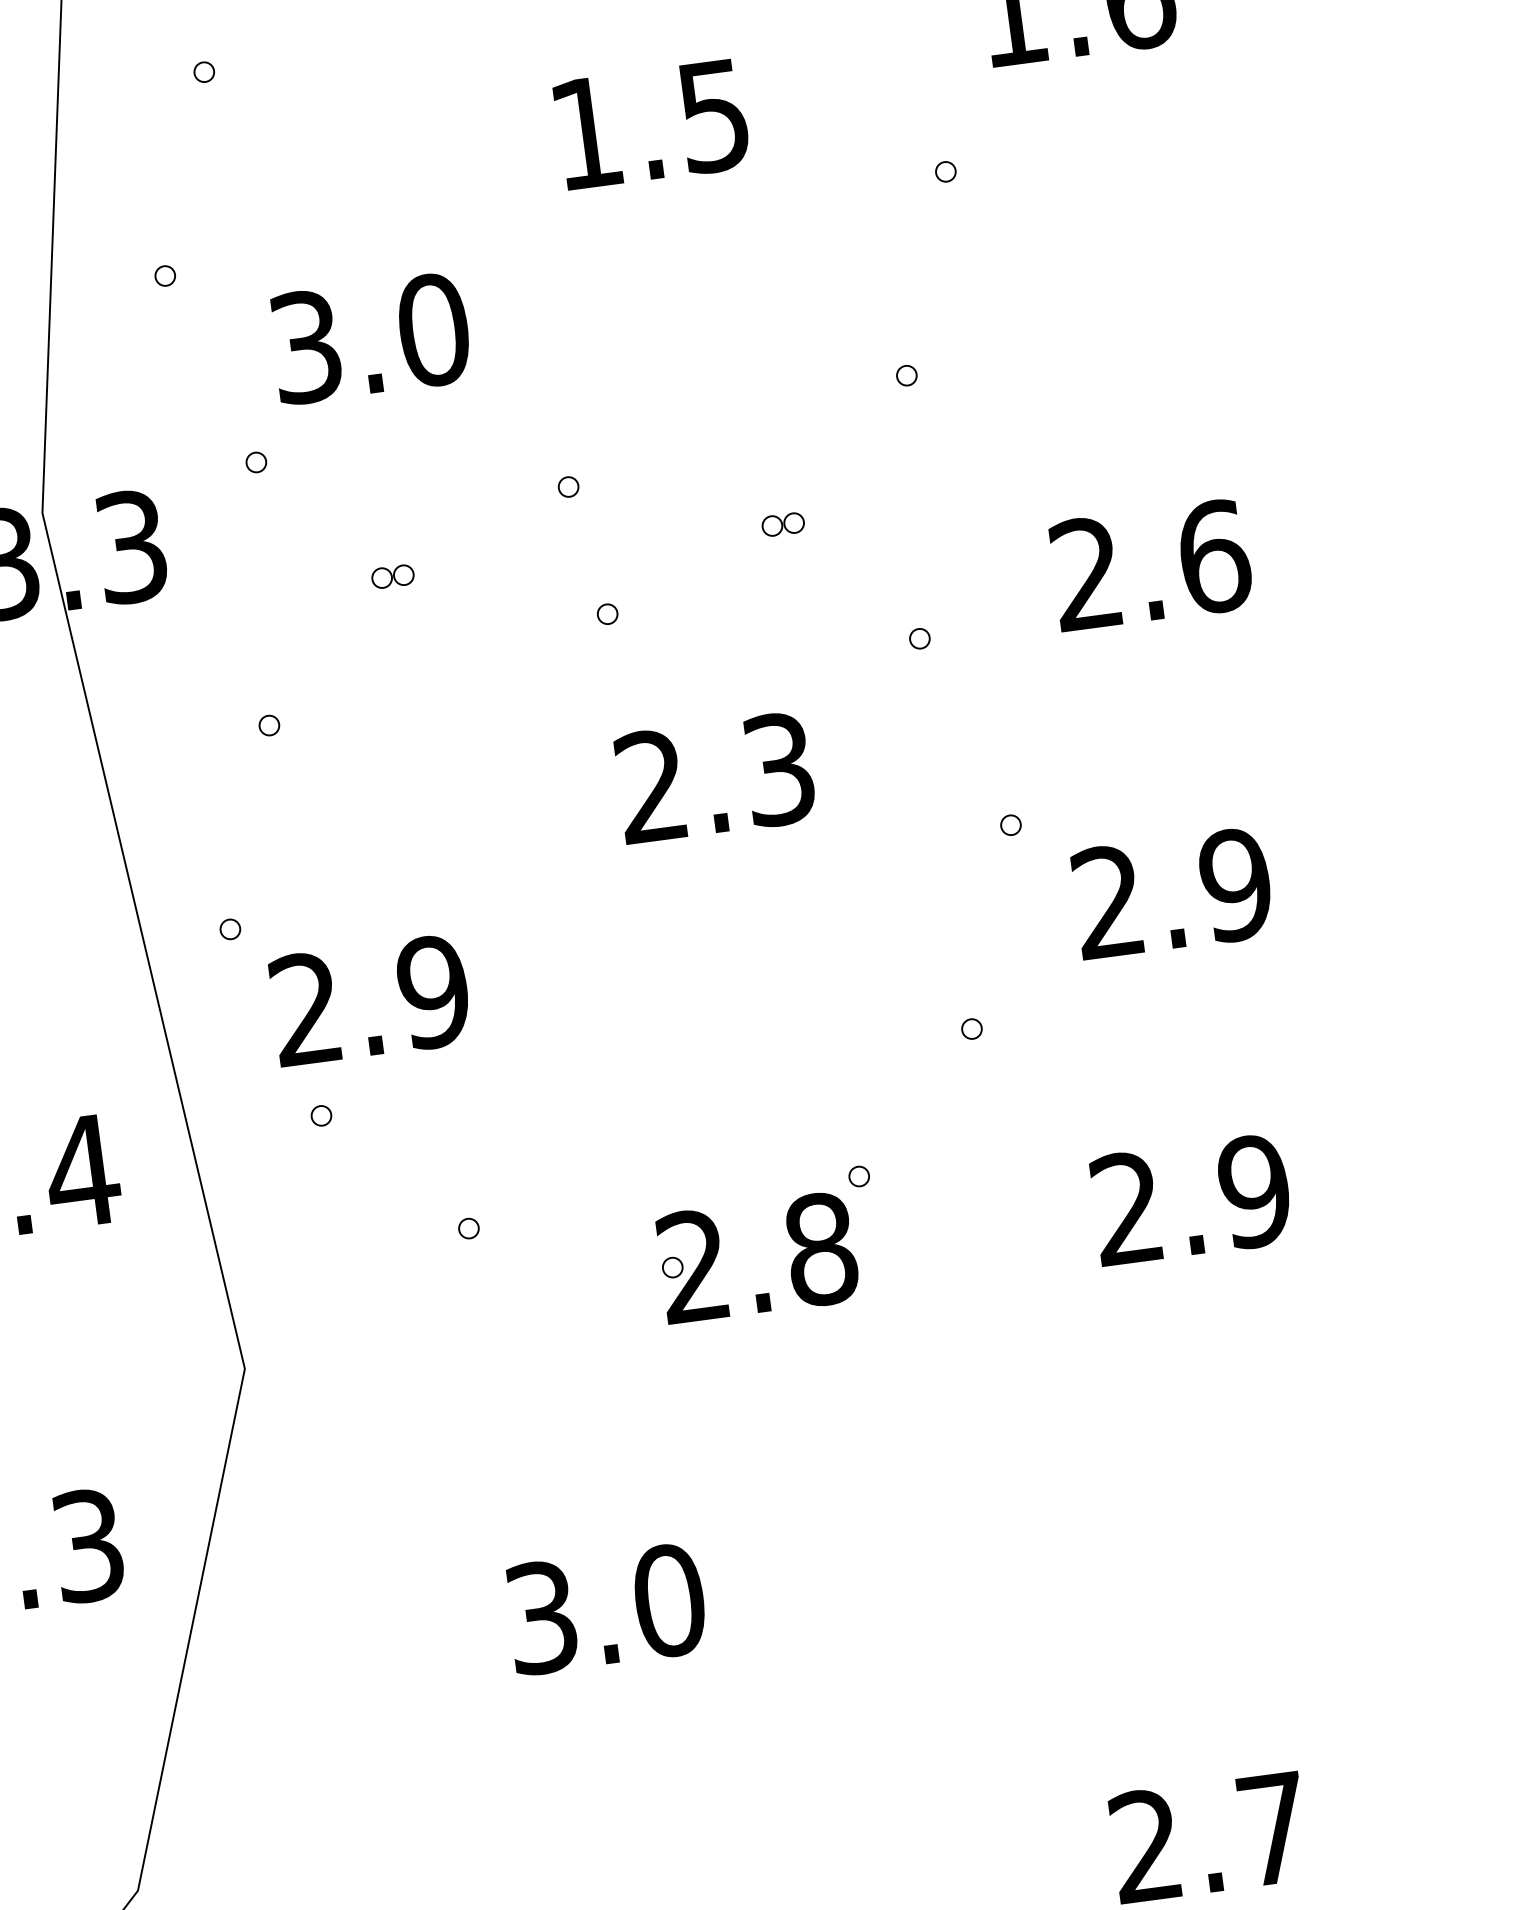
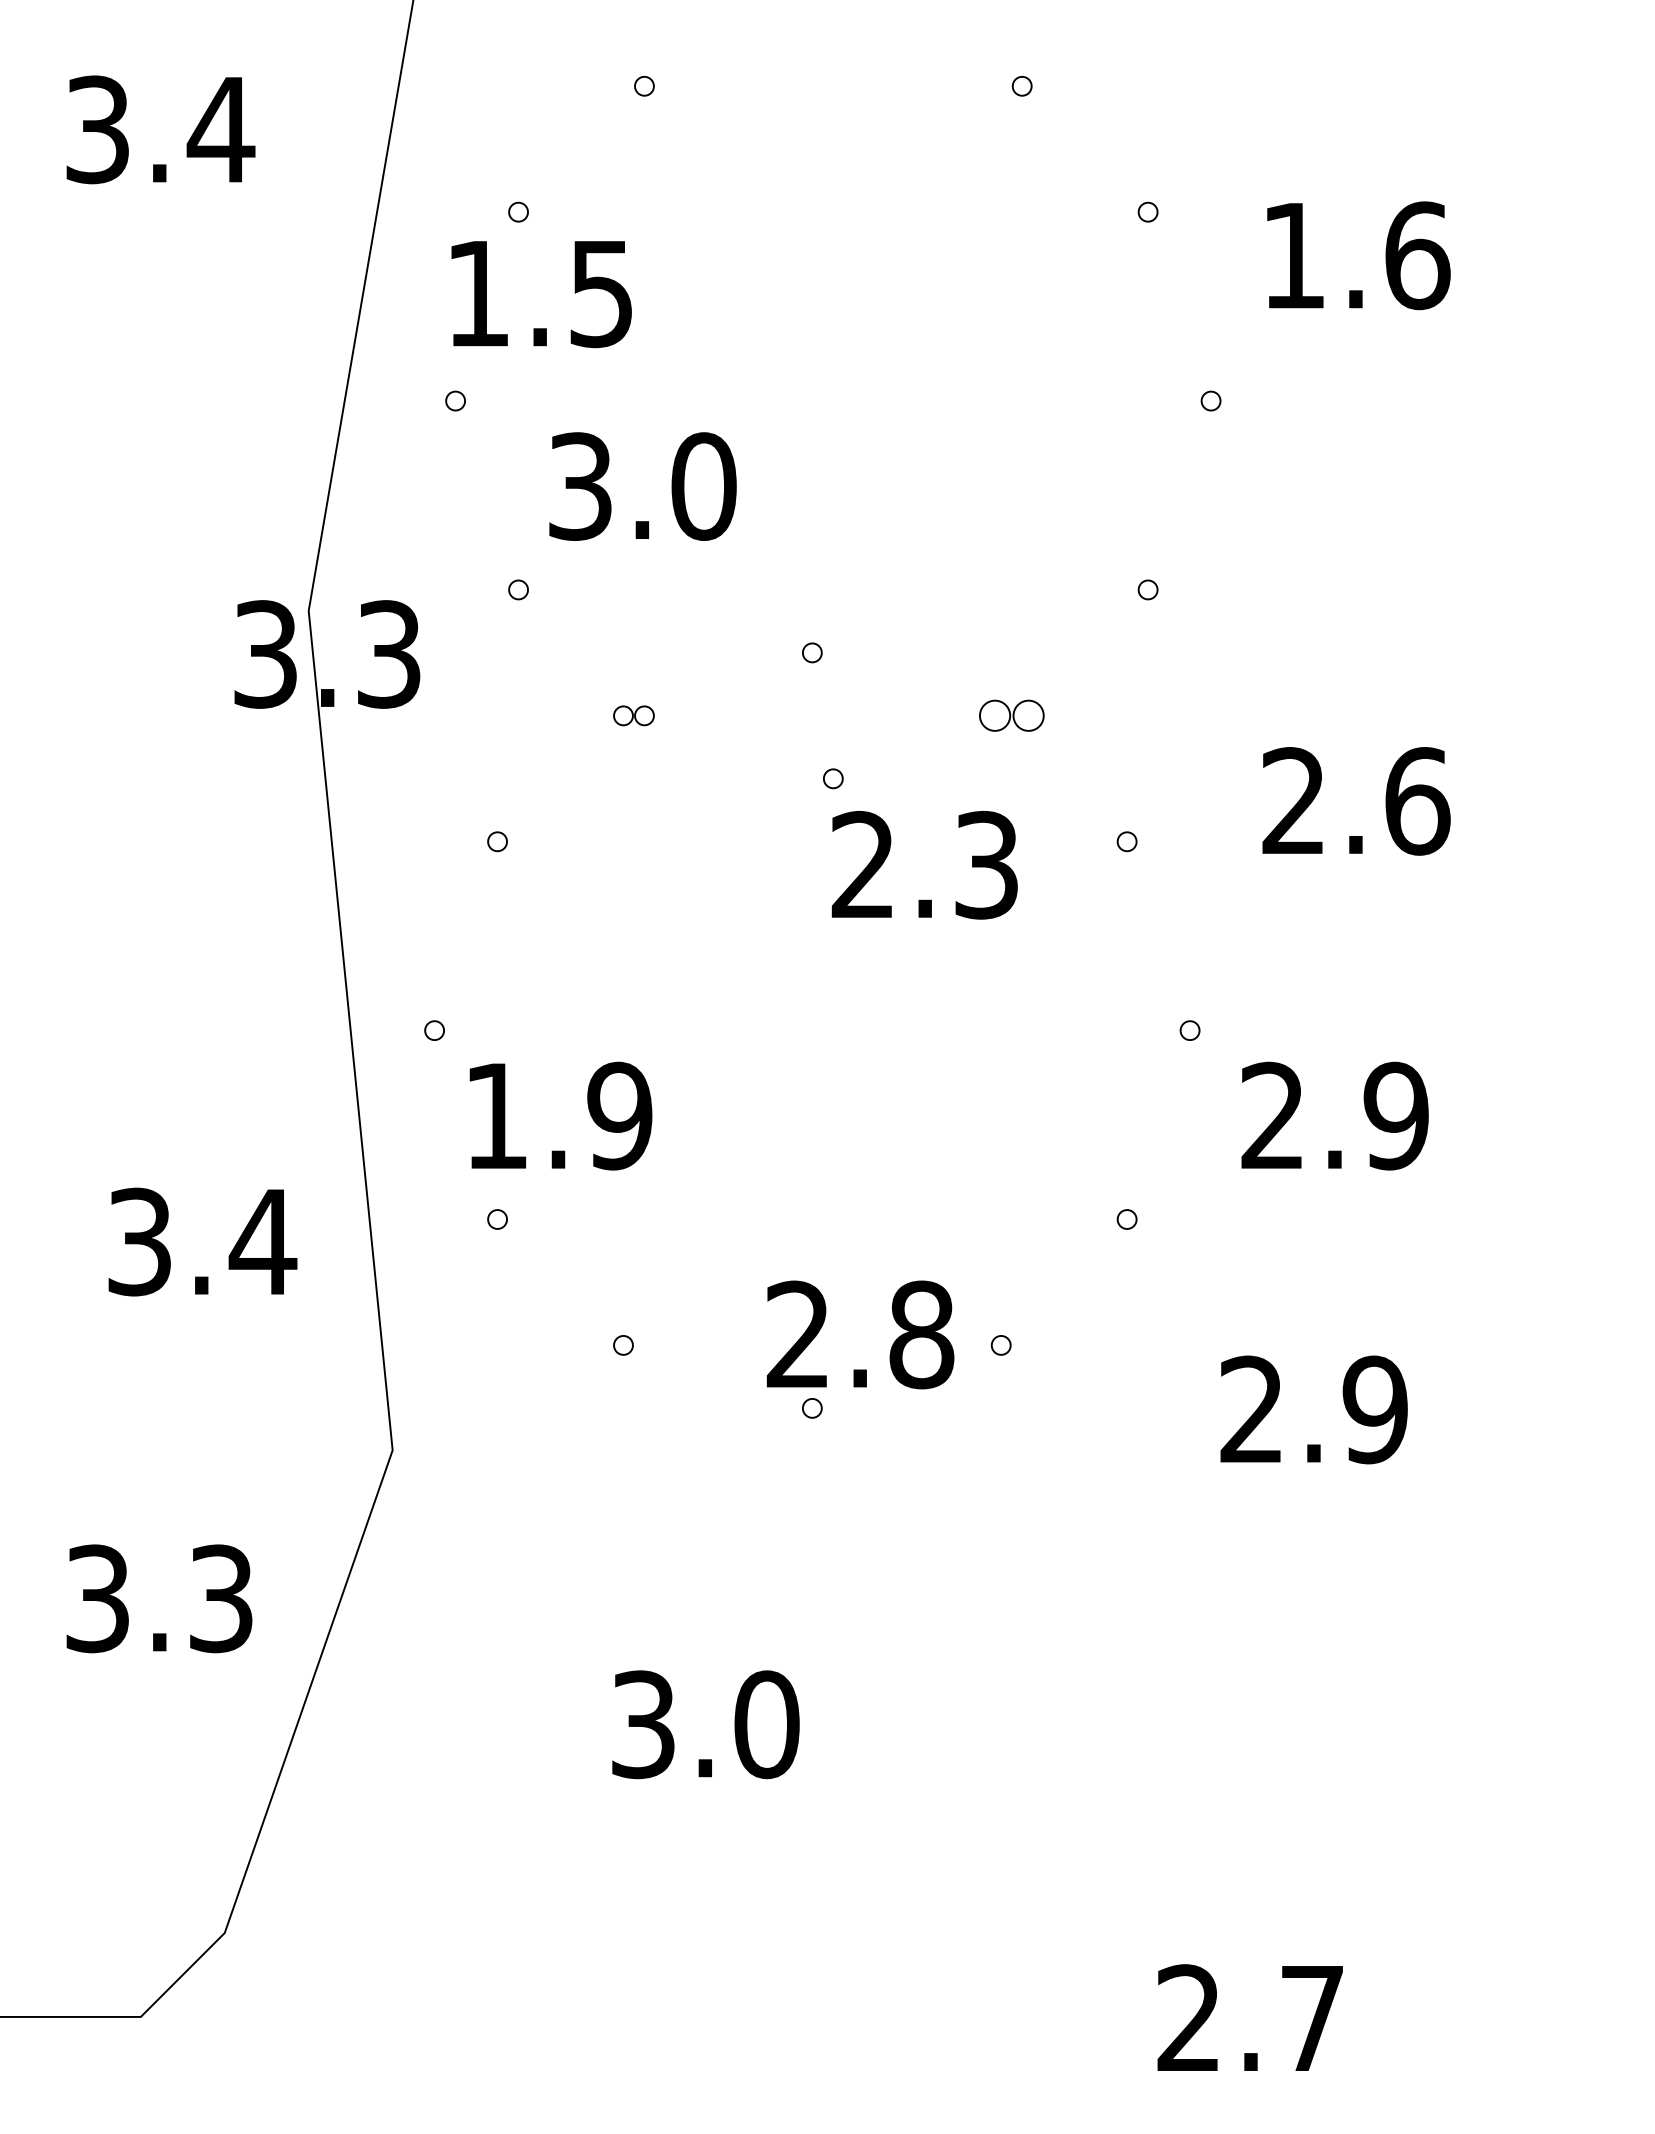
text: (651, 125) -> (541, 294), moved
part: (783, 524) -> (1011, 715), size x1.6
text: (714, 778) -> (924, 865), moved
text: (304, 1007) -> (495, 1114), 2.9 -> 1.9
text: (757, 1257) -> (860, 1334), moved

